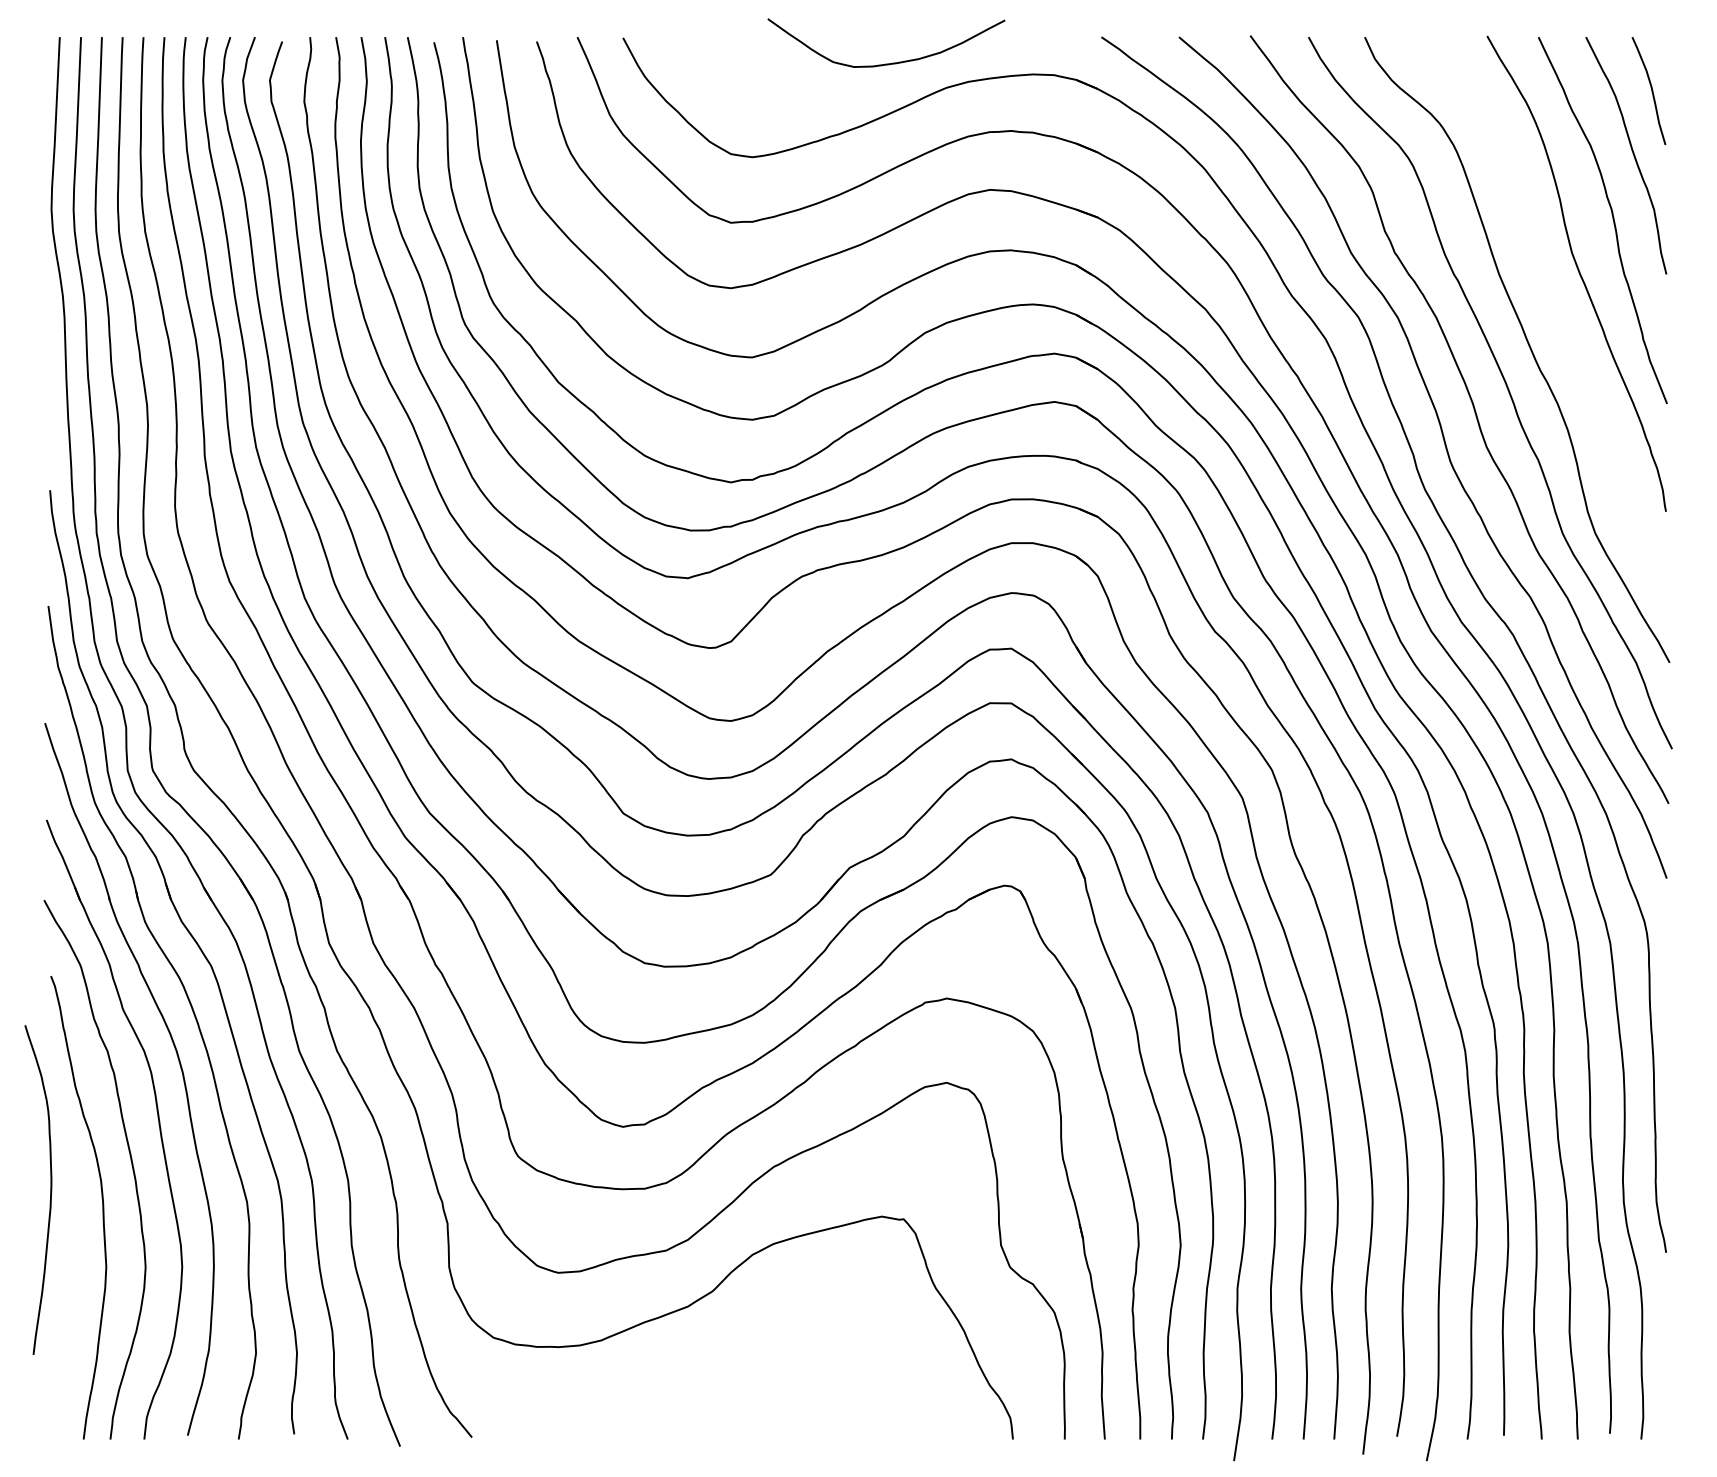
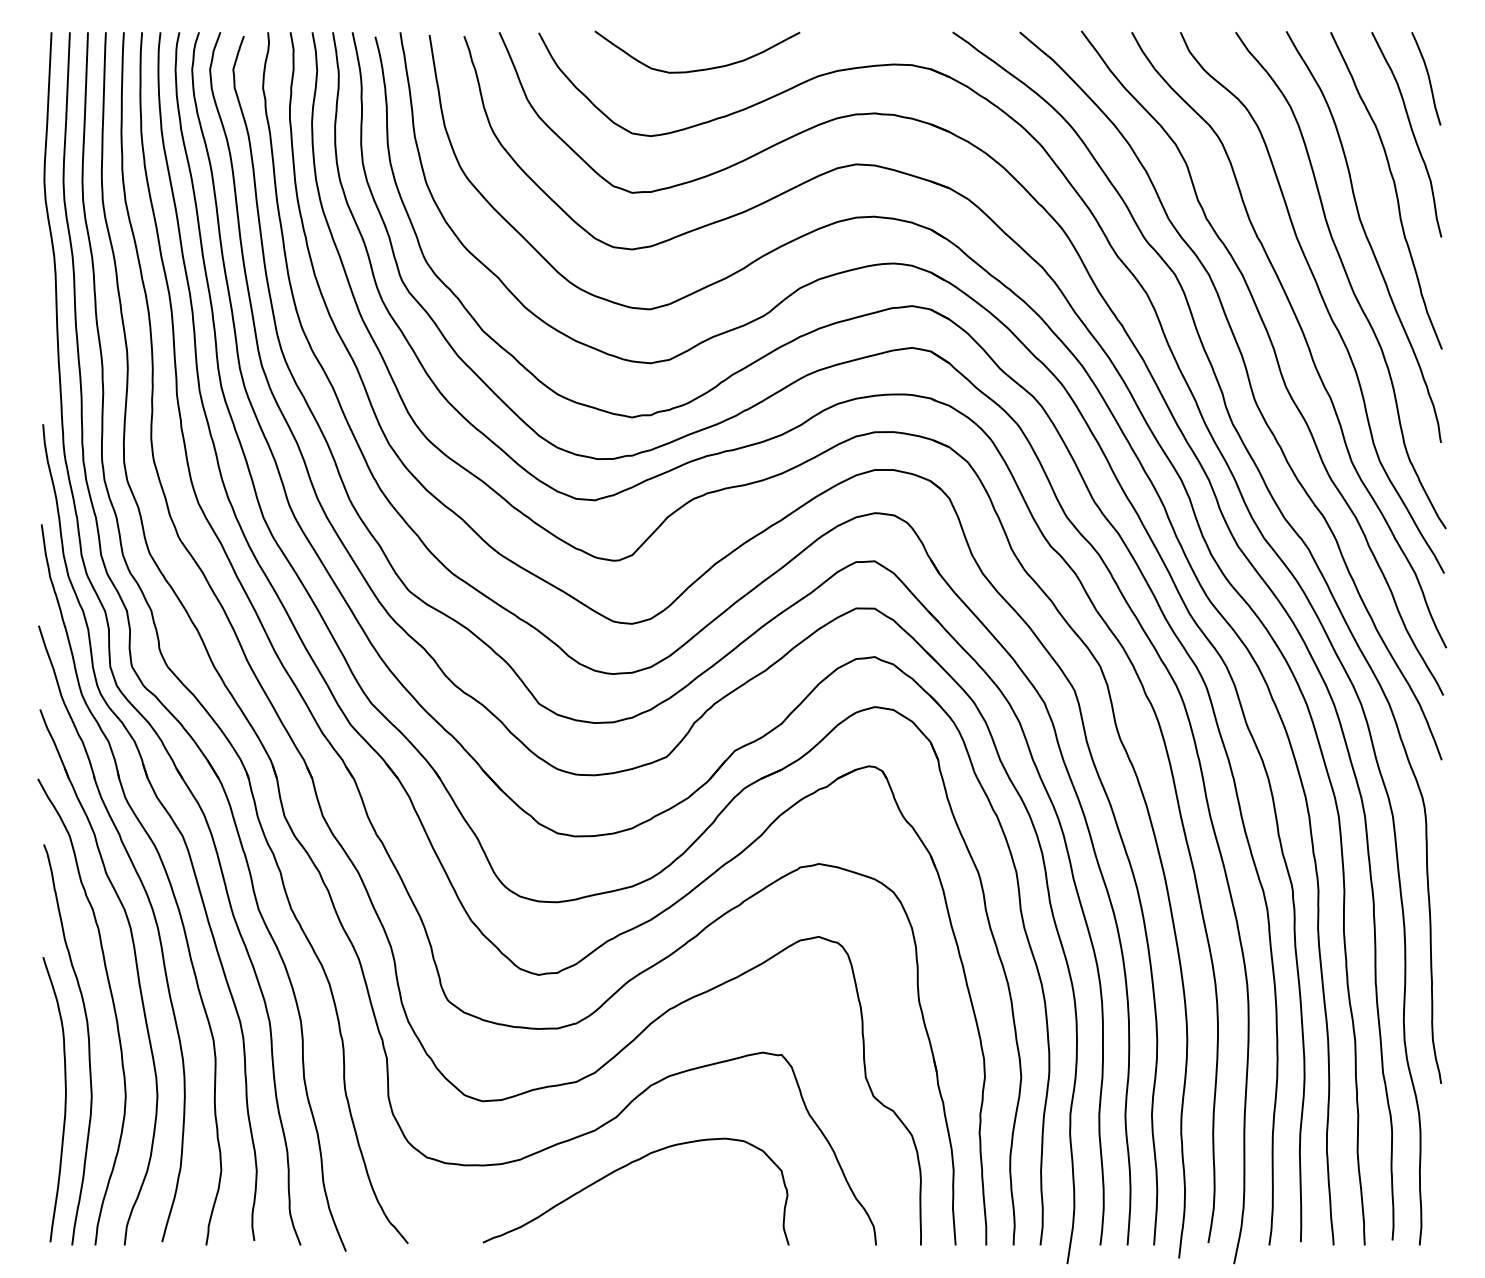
curve: (892, 62) -> (702, 68), moved
curve: (1557, 322) -> (1347, 279), added
curve: (50, 1189) -> (65, 1099), moved
curve: (721, 1349) -> (623, 1167), added

